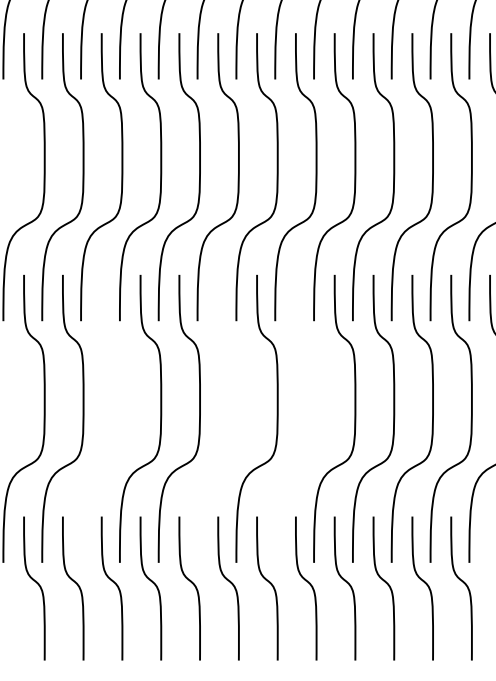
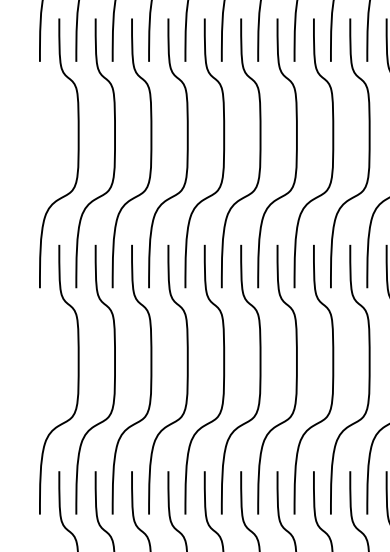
curve: (121, 418) -> (150, 379), added
curve: (315, 418) -> (332, 379), added
curve: (237, 419) -> (259, 380), added

